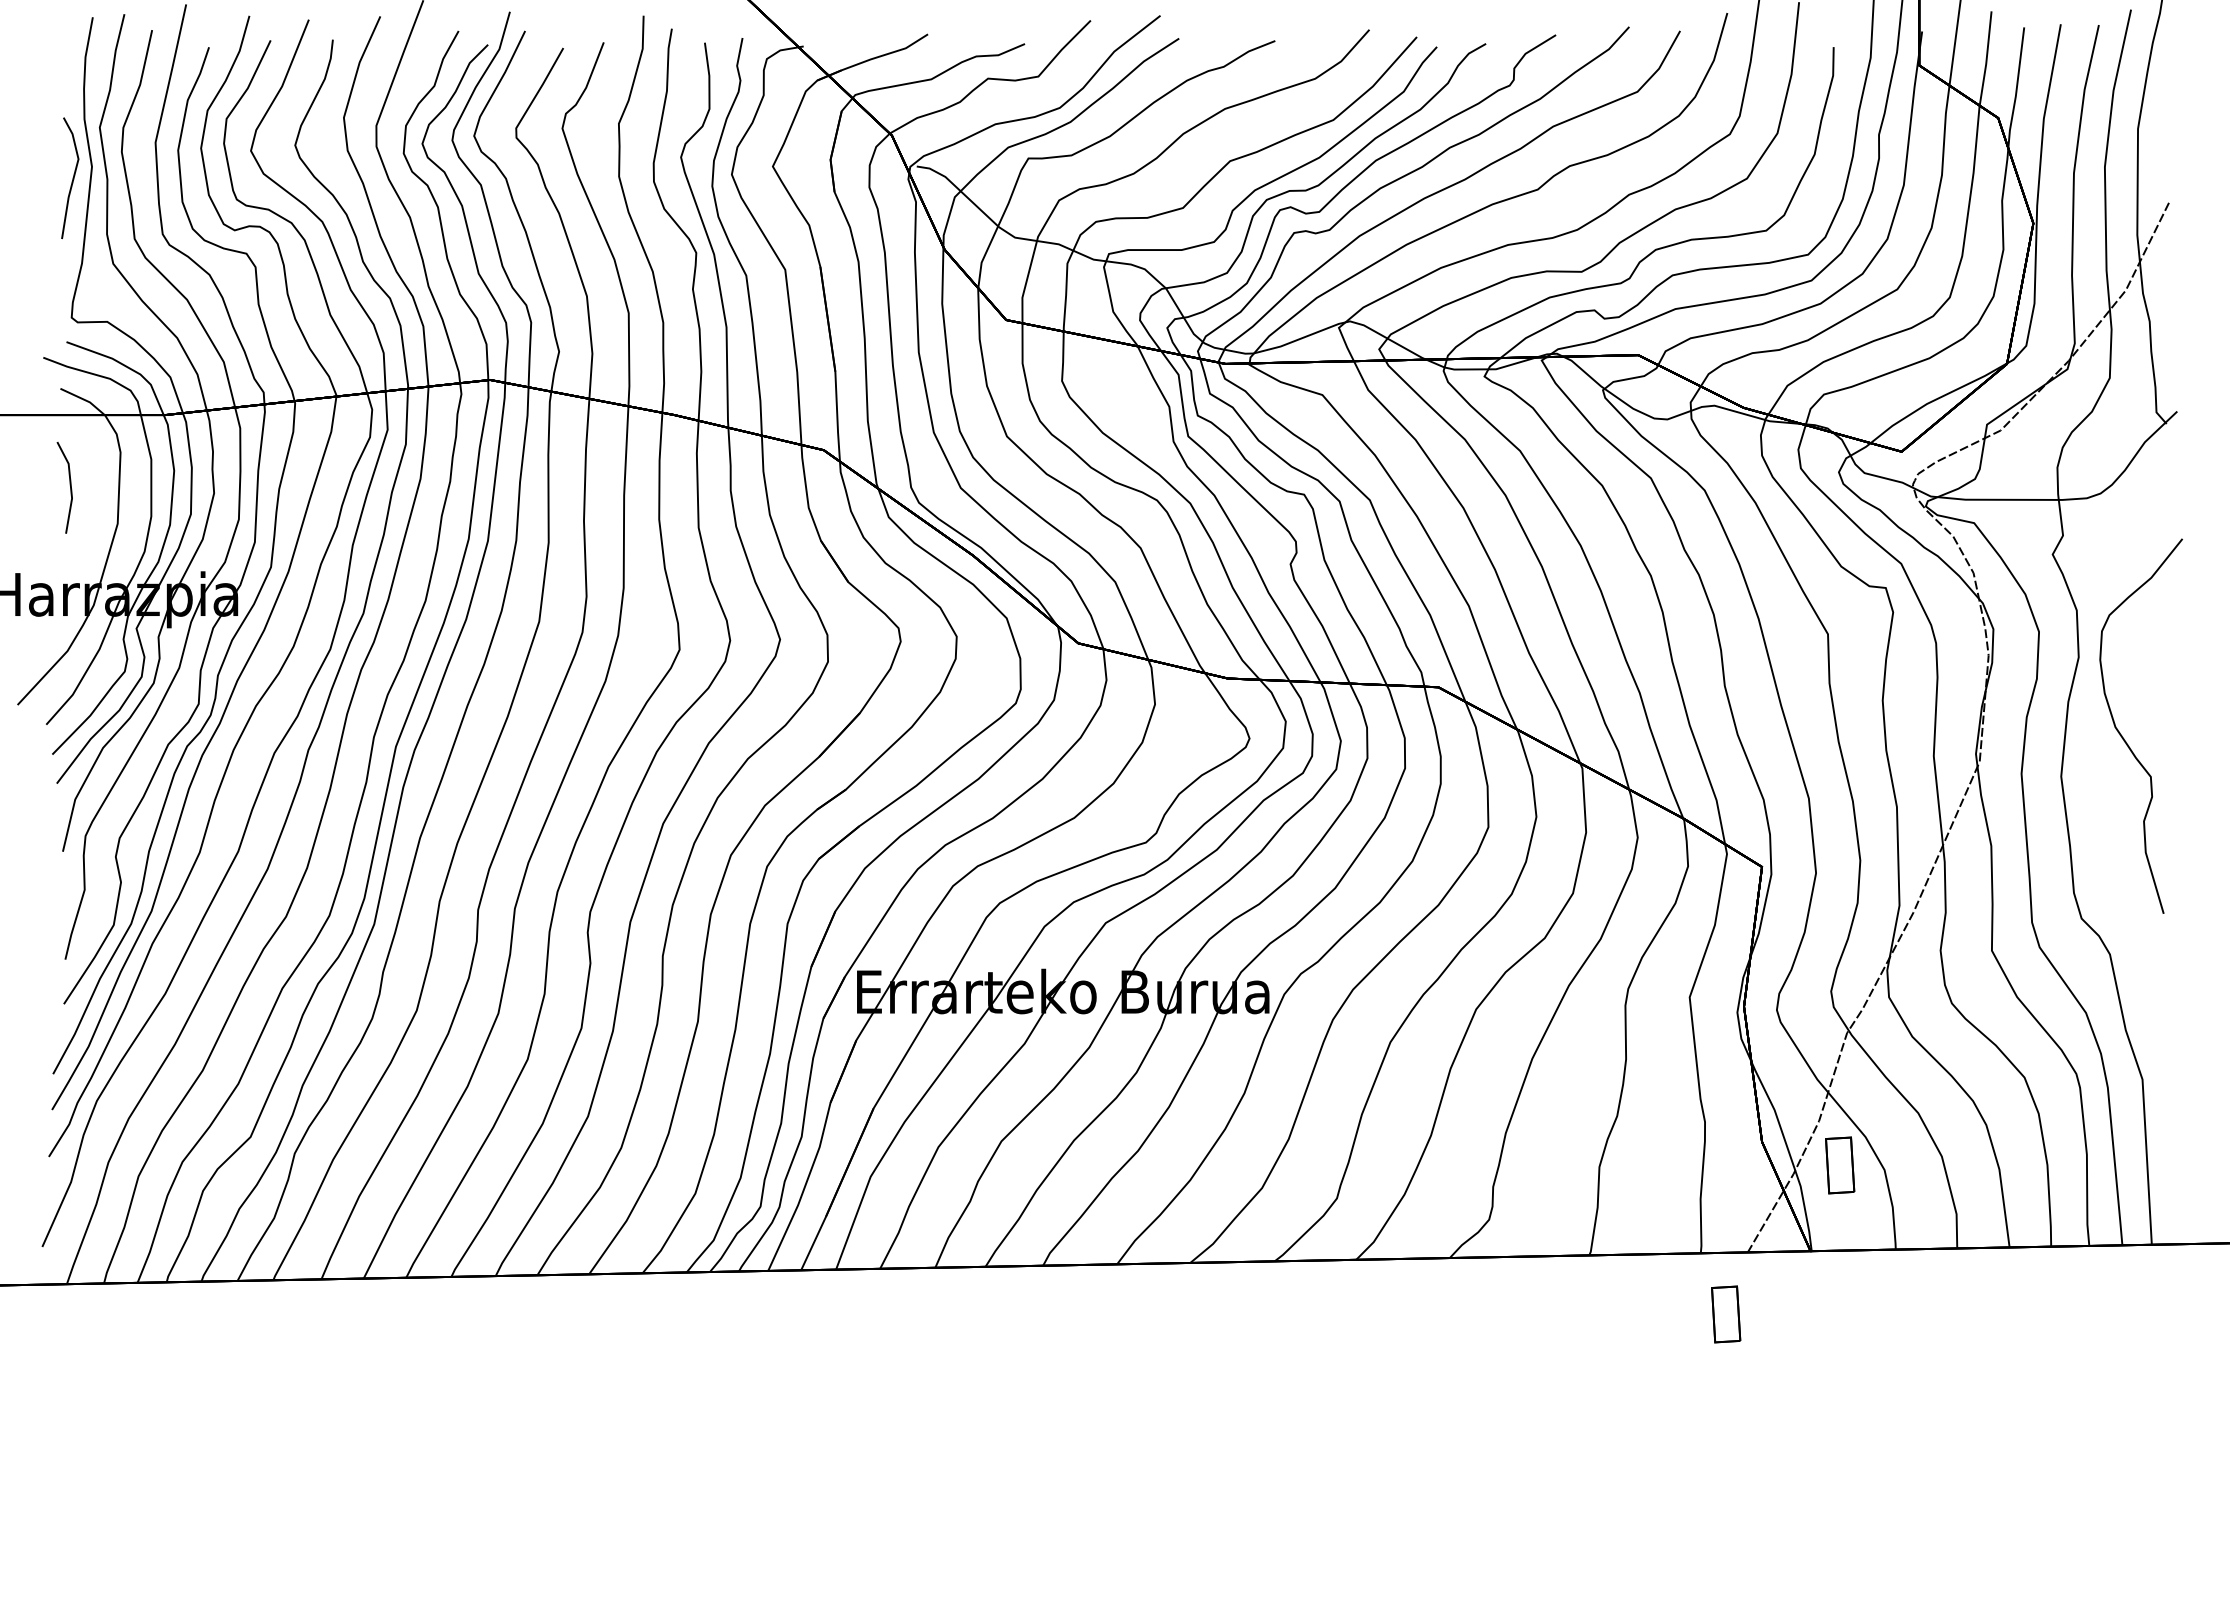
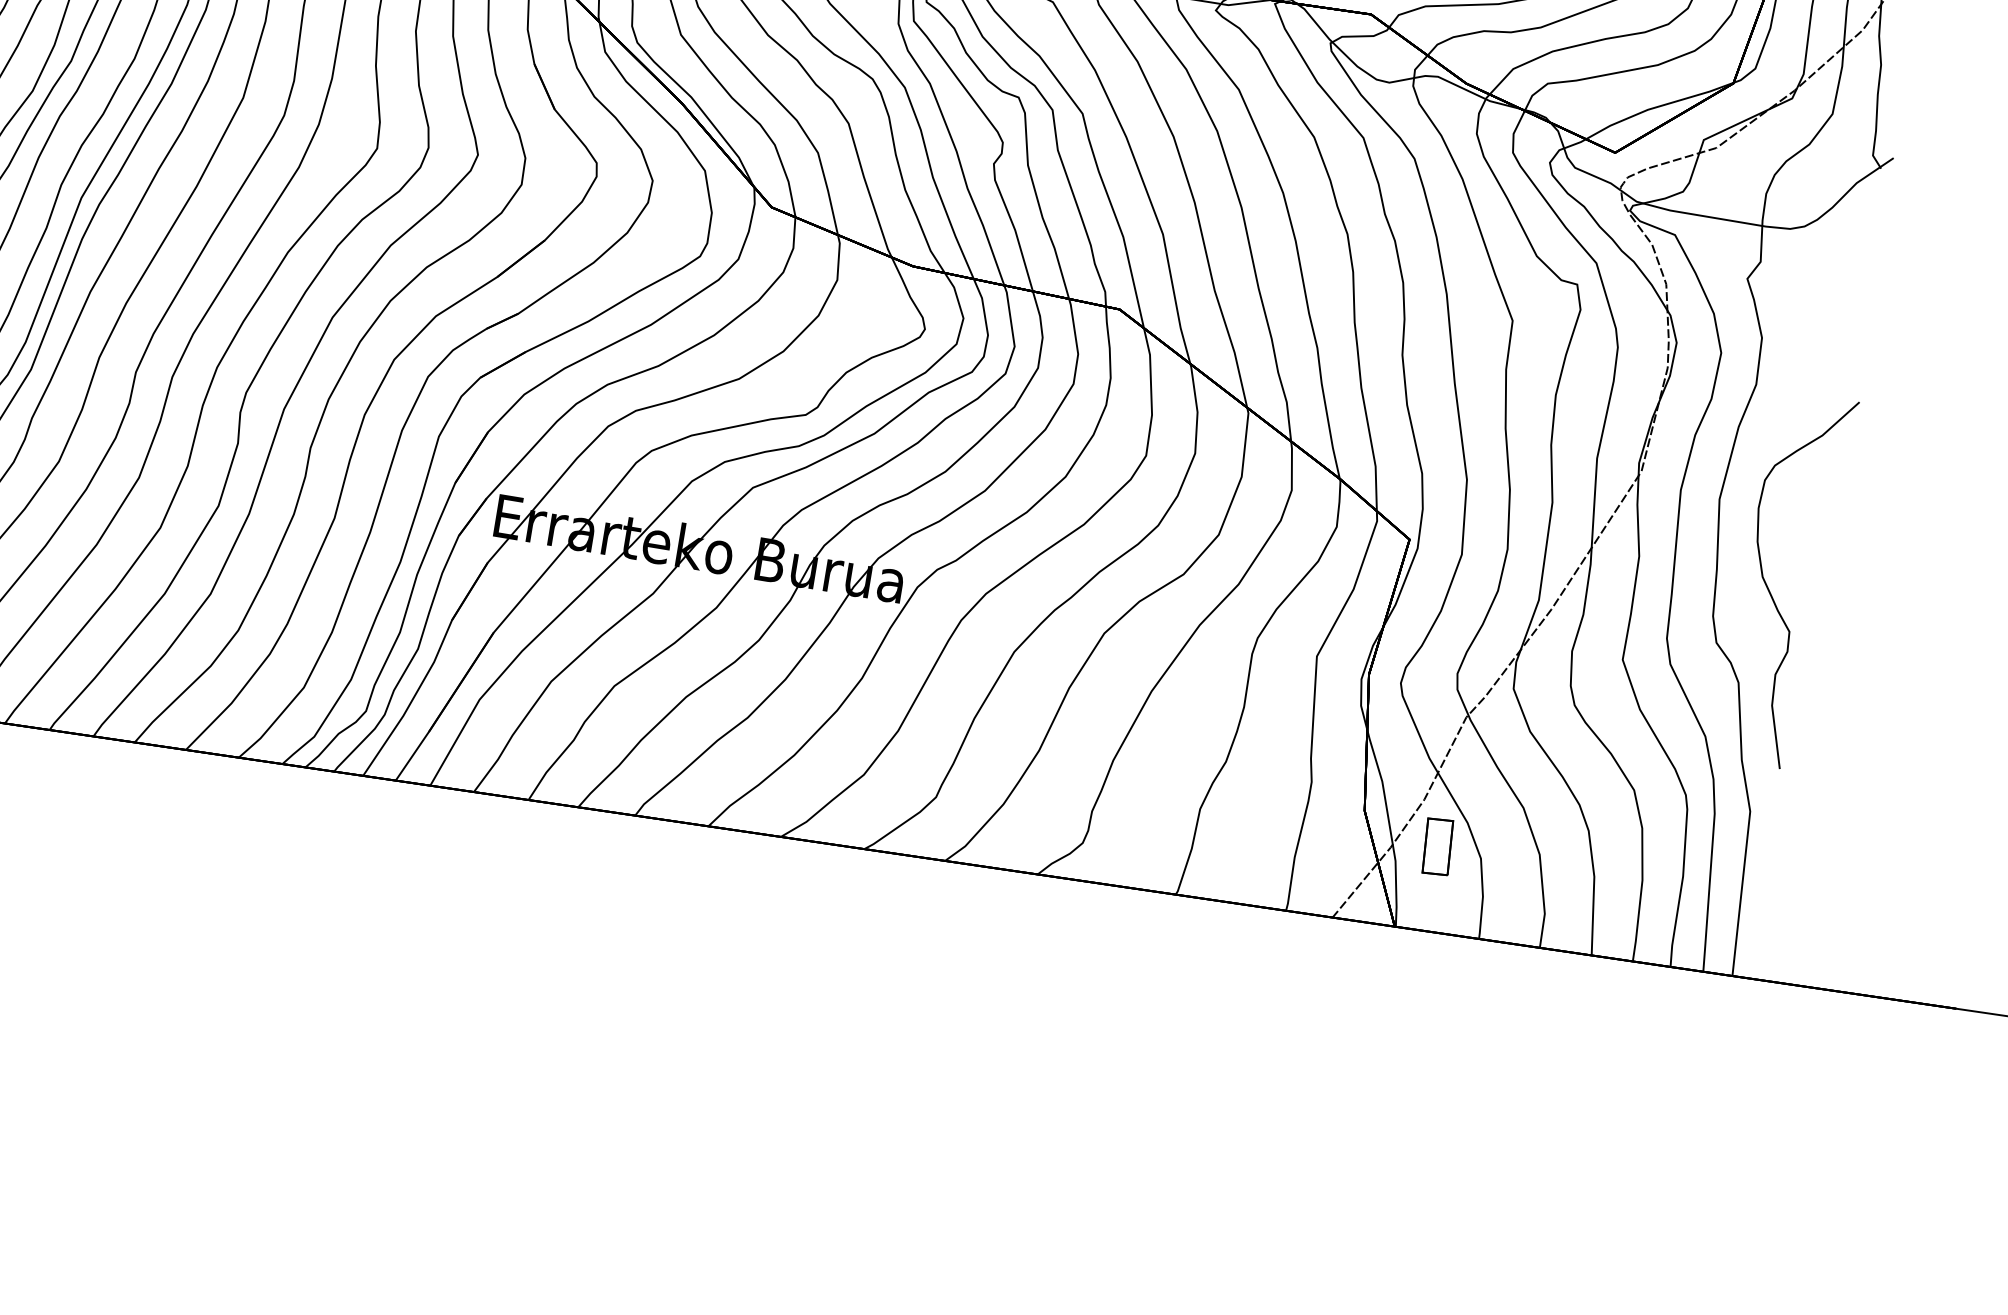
curve: (2122, 735) -> (1768, 586), moved
part: (1726, 1314) -> (1301, 975), removed

